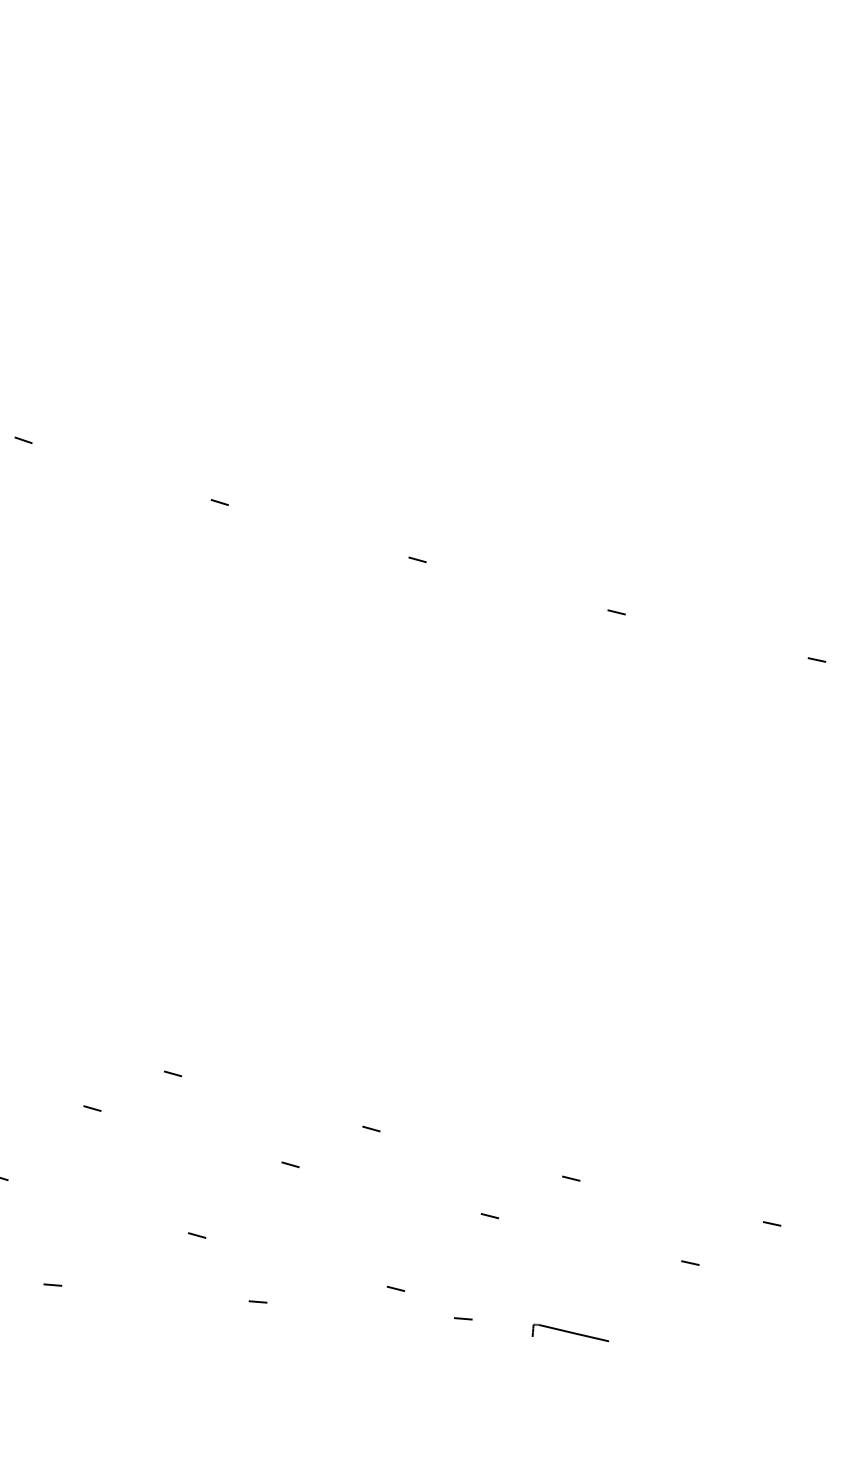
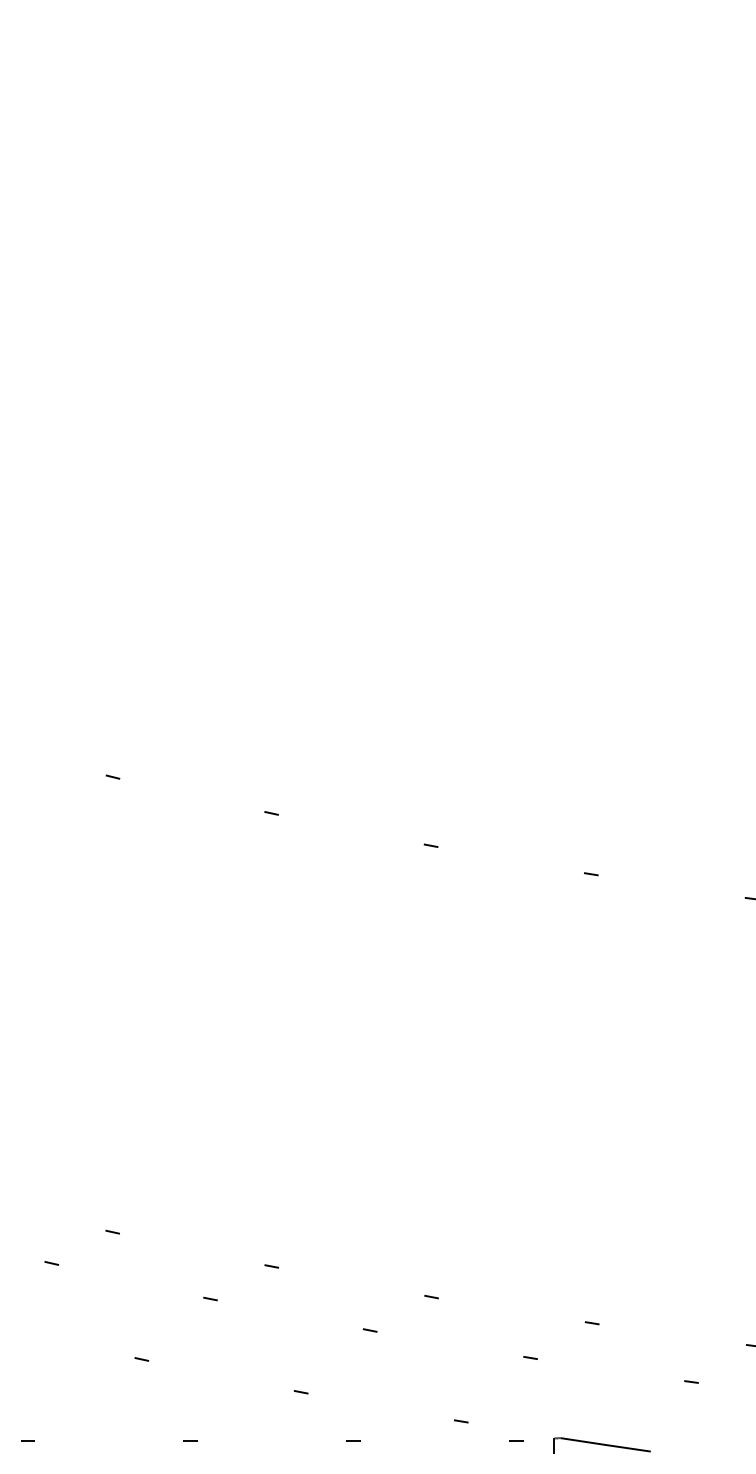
part: (570, 1332) -> (601, 1444), size x1.6

